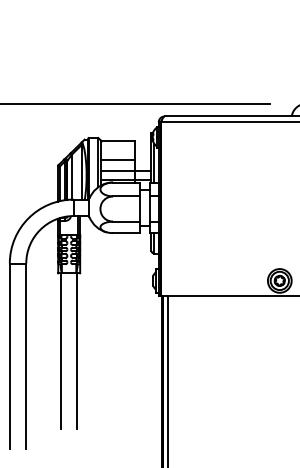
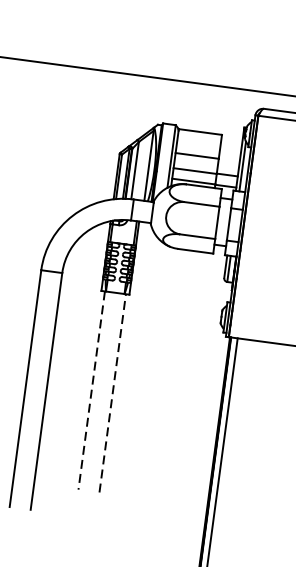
line: (60, 350) -> (91, 389), solid -> dashed
line: (77, 350) -> (112, 392), solid -> dashed

